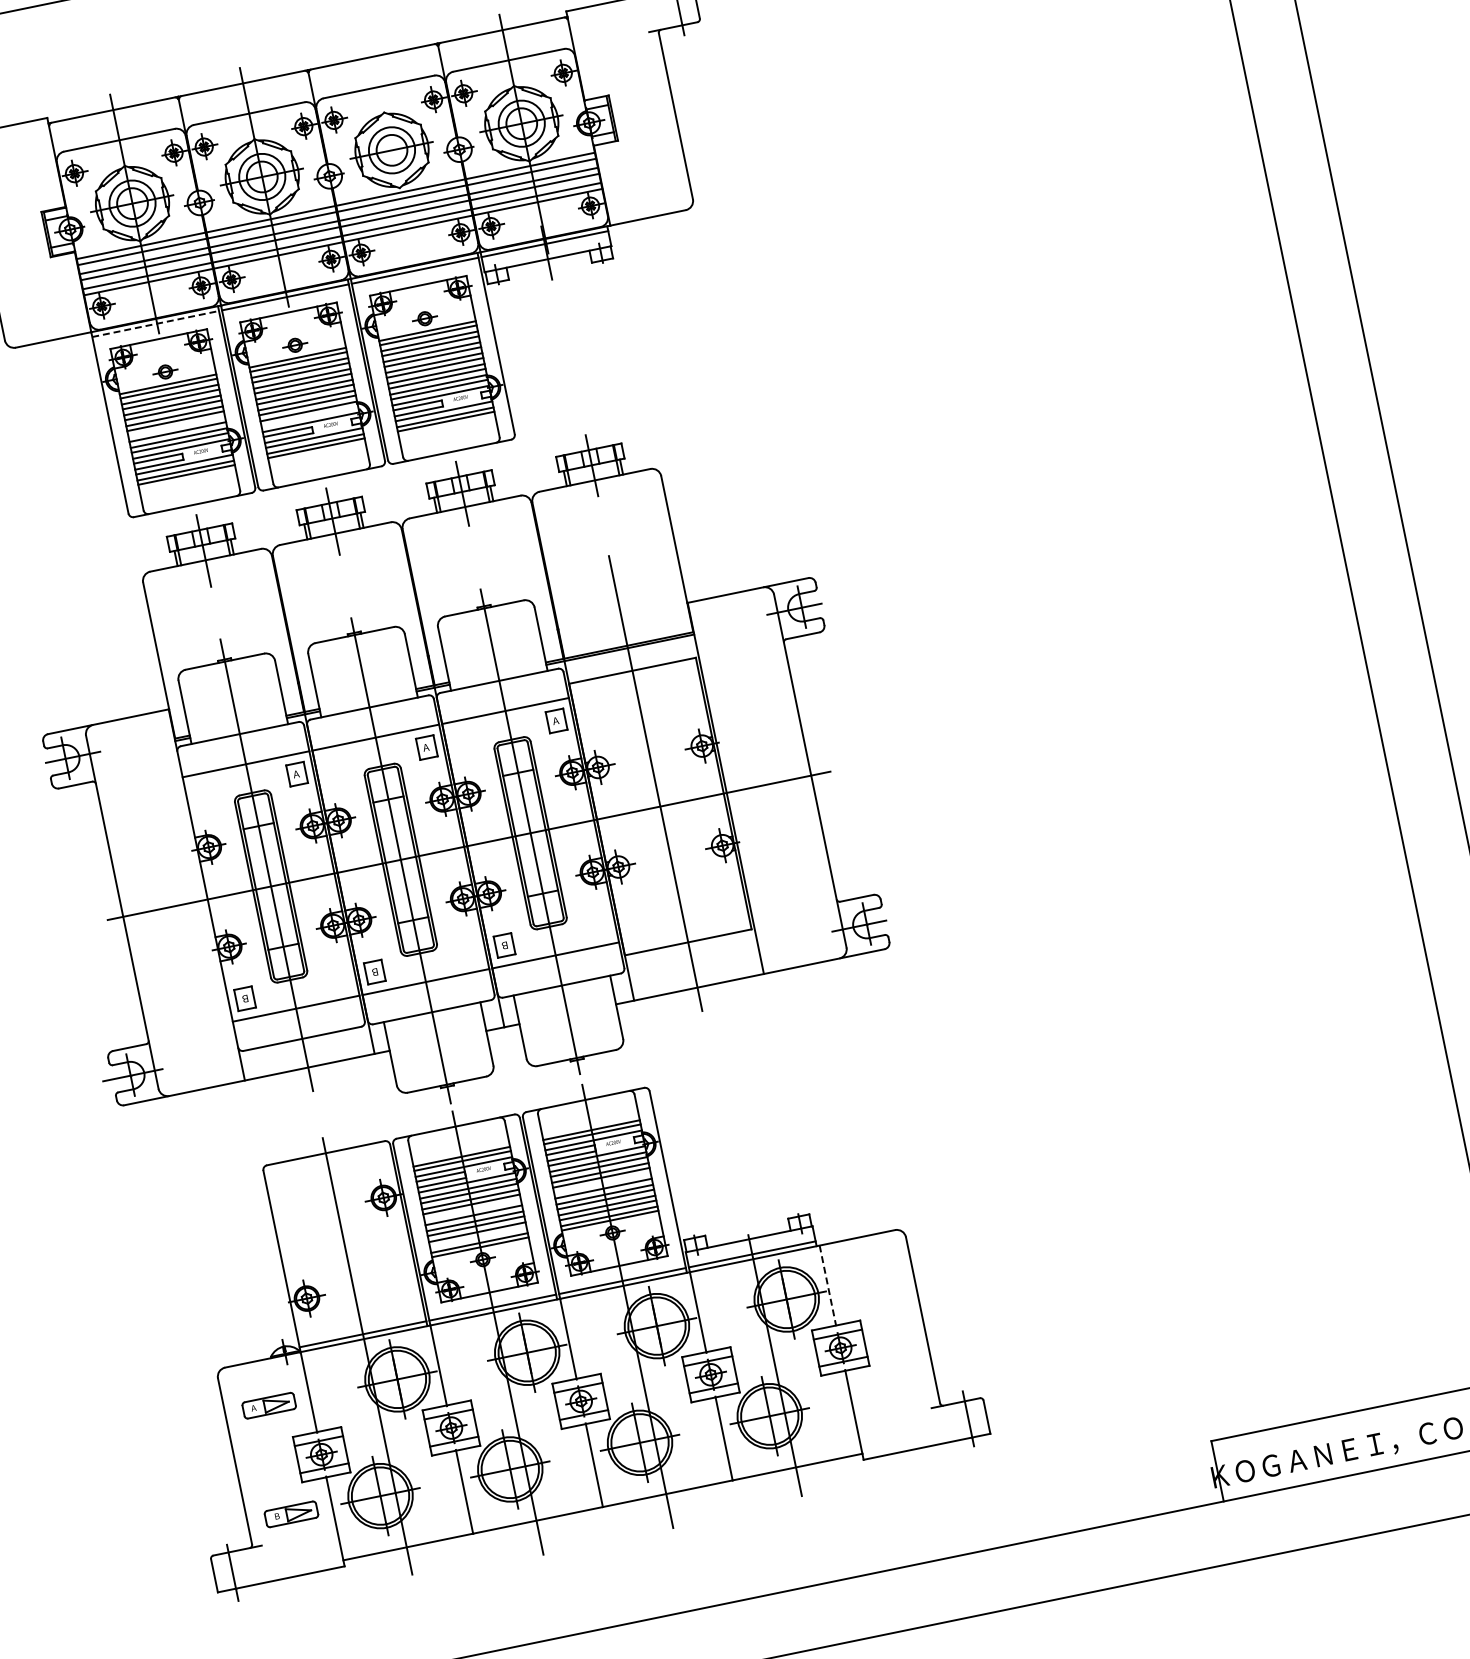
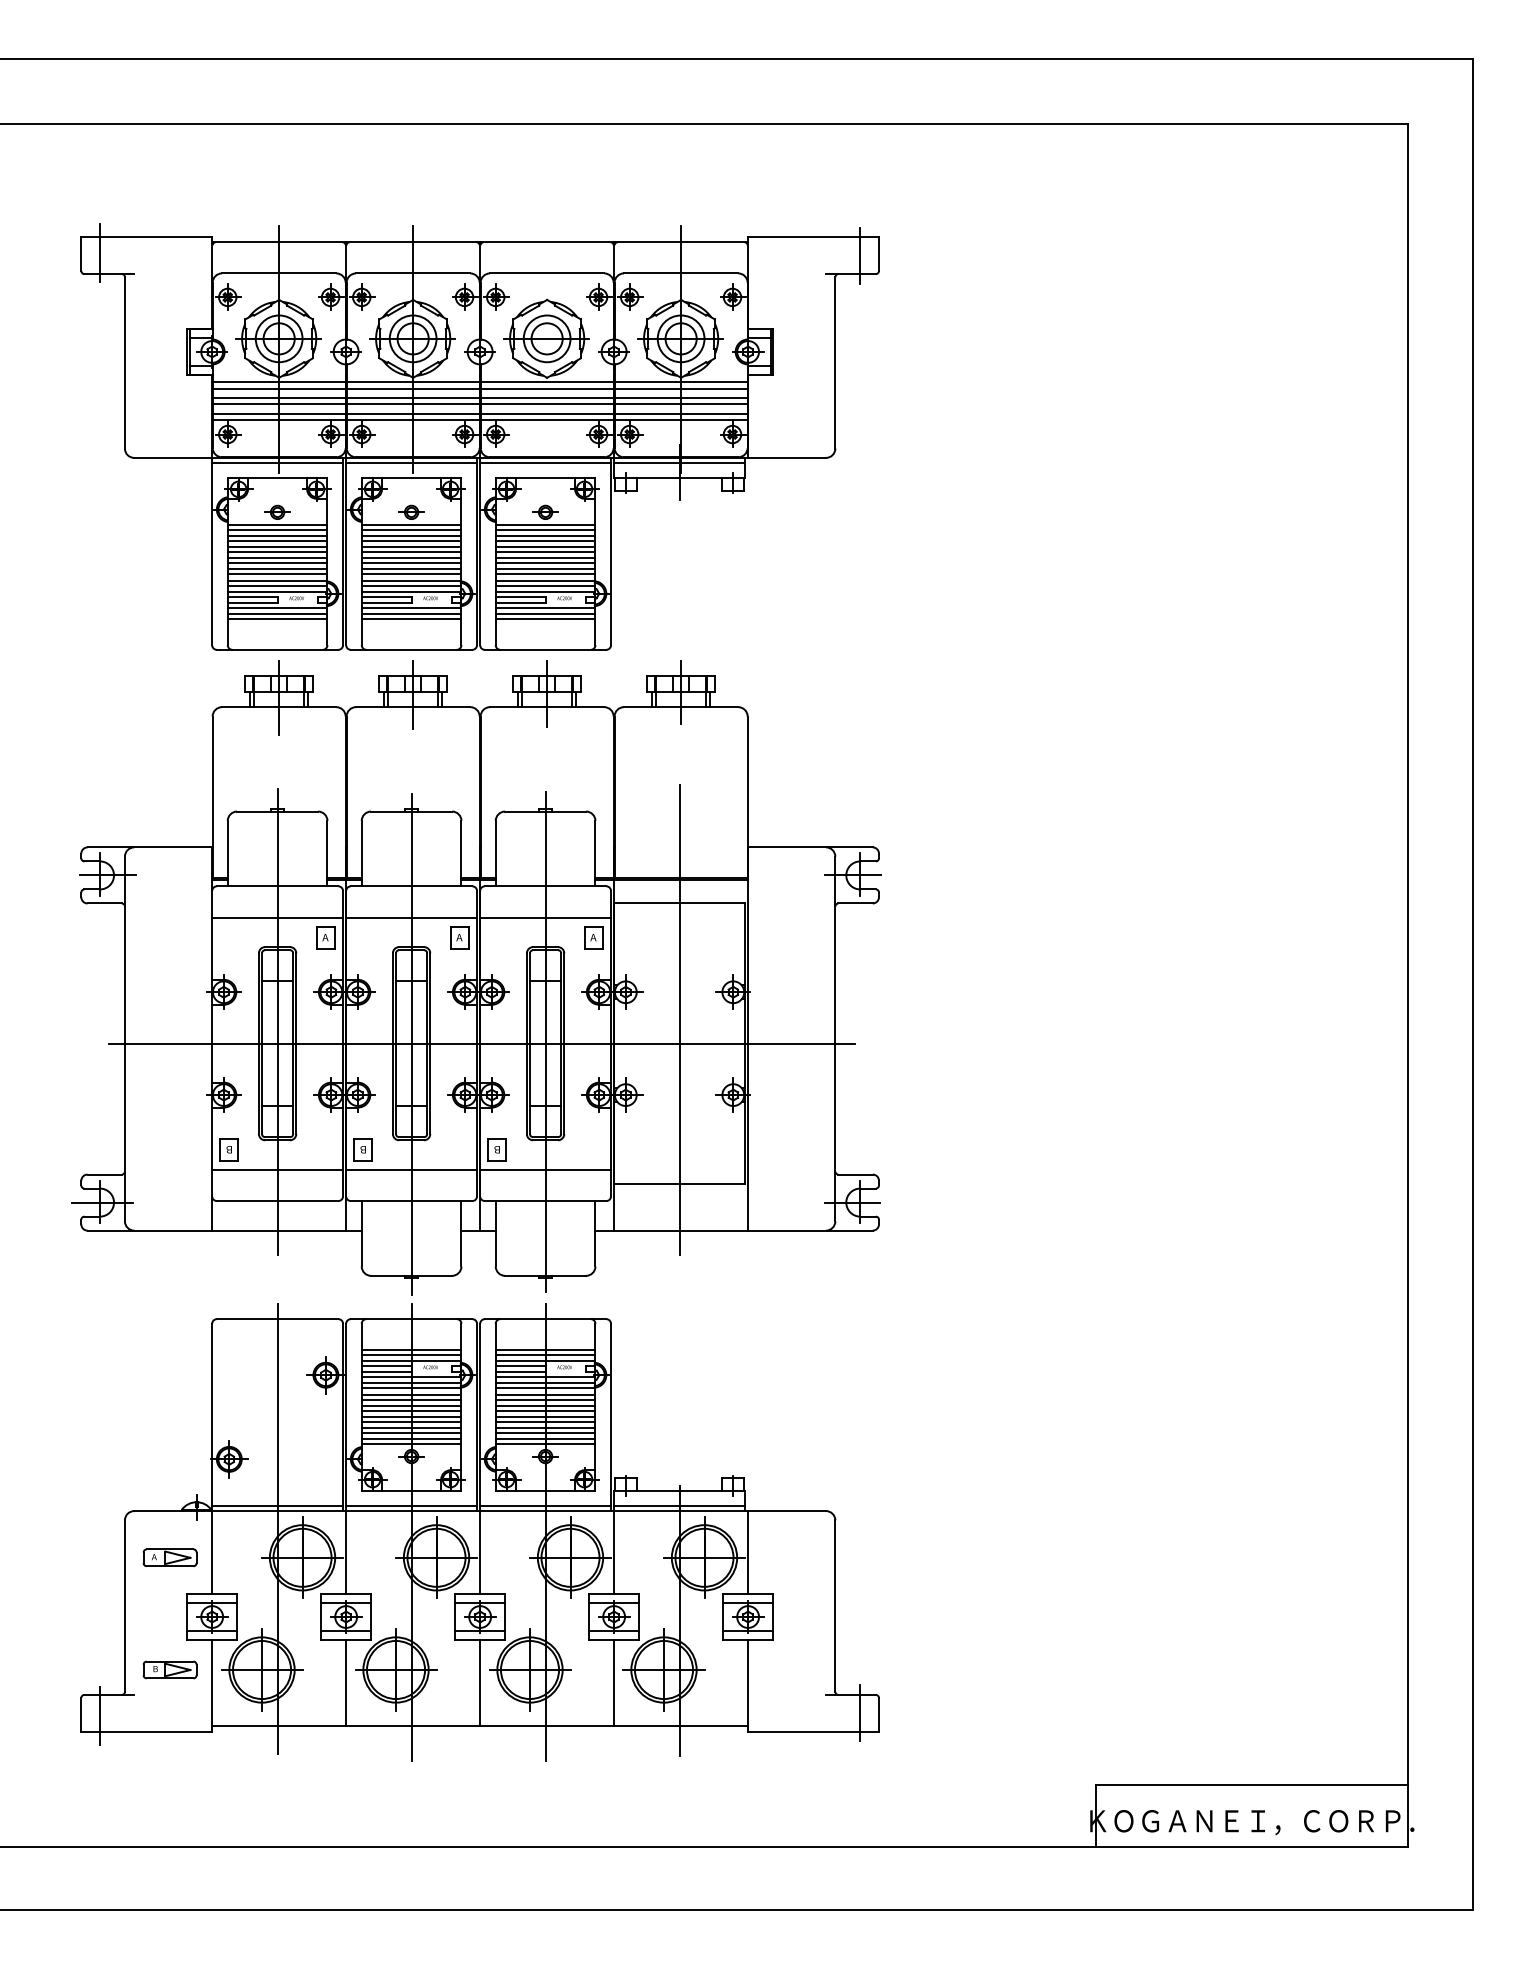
line: (156, 323) -> (278, 462), dashed -> solid
line: (309, 416) -> (411, 585), added
line: (176, 427) -> (277, 569), added
line: (602, 1183) -> (545, 1405), added
line: (472, 1210) -> (411, 1405), added
line: (478, 1237) -> (411, 1433), added
line: (828, 1285) -> (748, 1552), dashed -> solid

